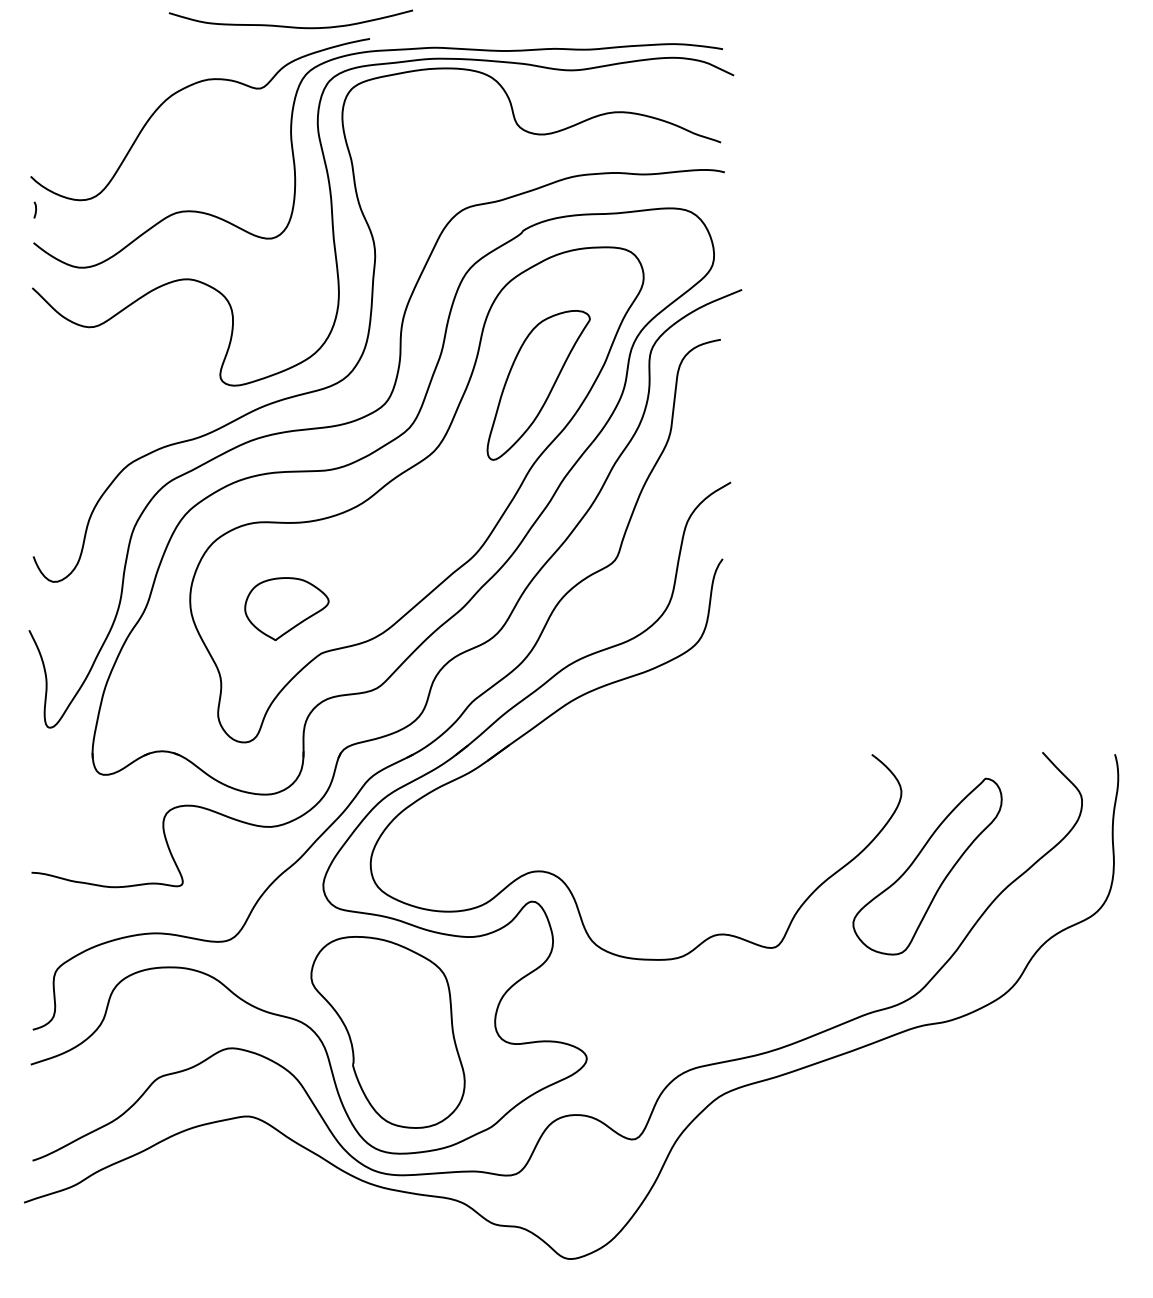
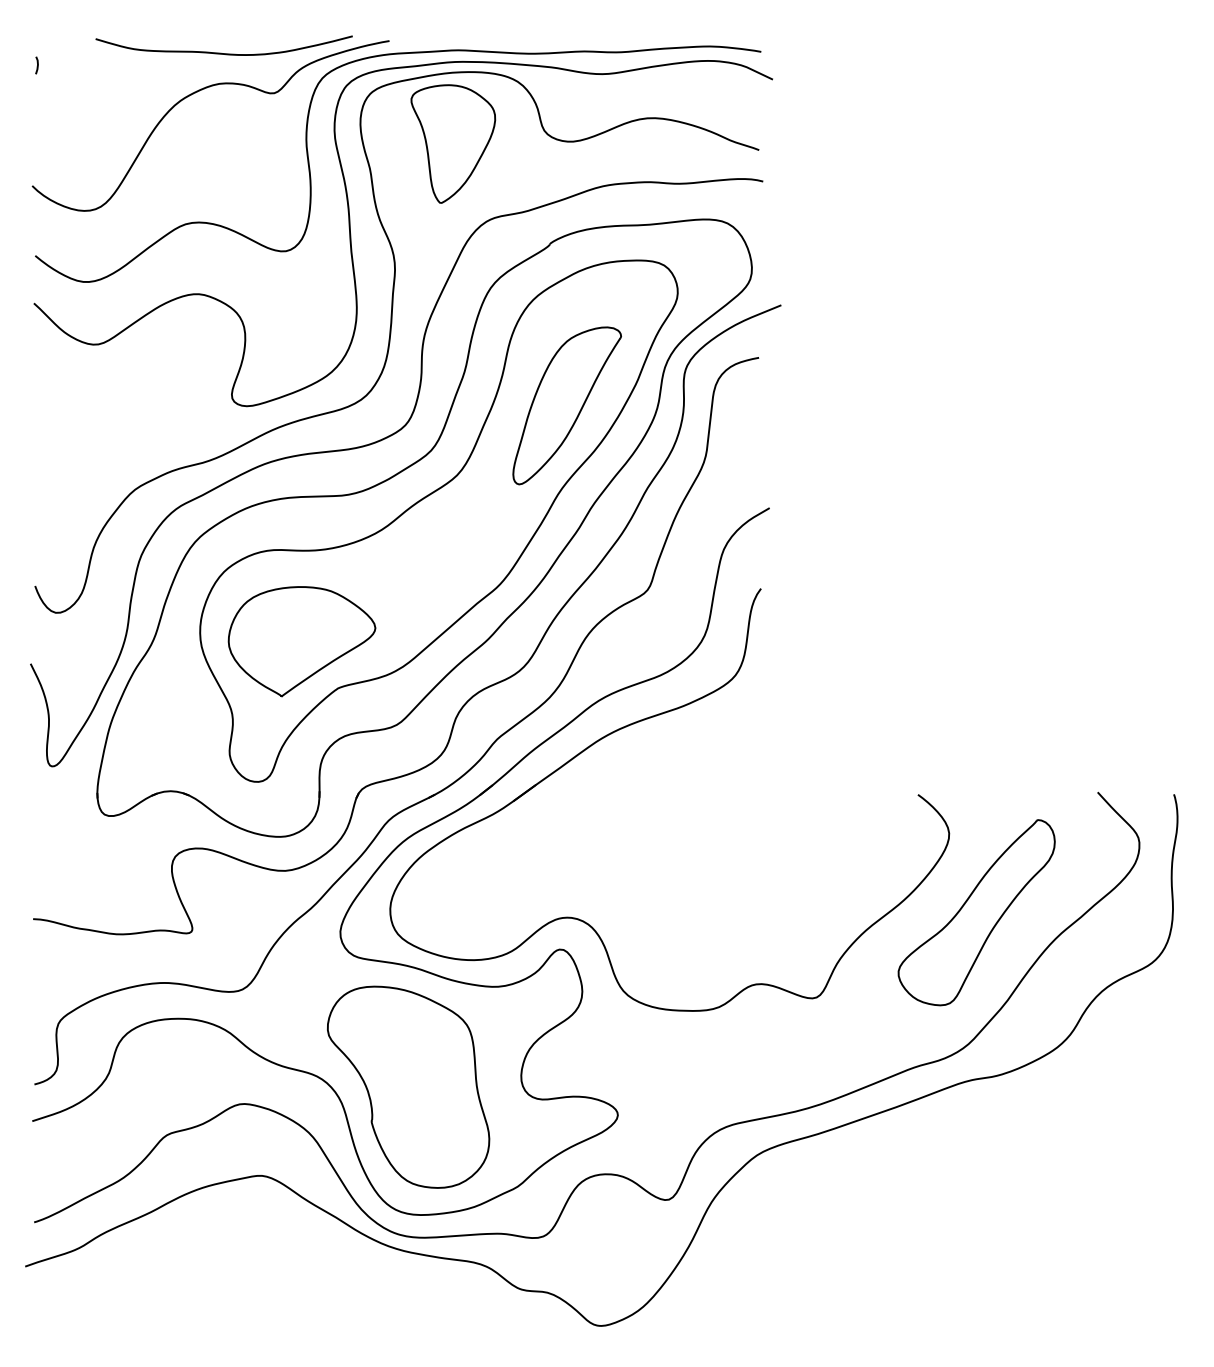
curve: (290, 26) -> (223, 53), moved
part: (430, 136) -> (453, 143), added
line: (35, 209) -> (37, 64), moved
part: (286, 608) -> (301, 640), size x1.67

